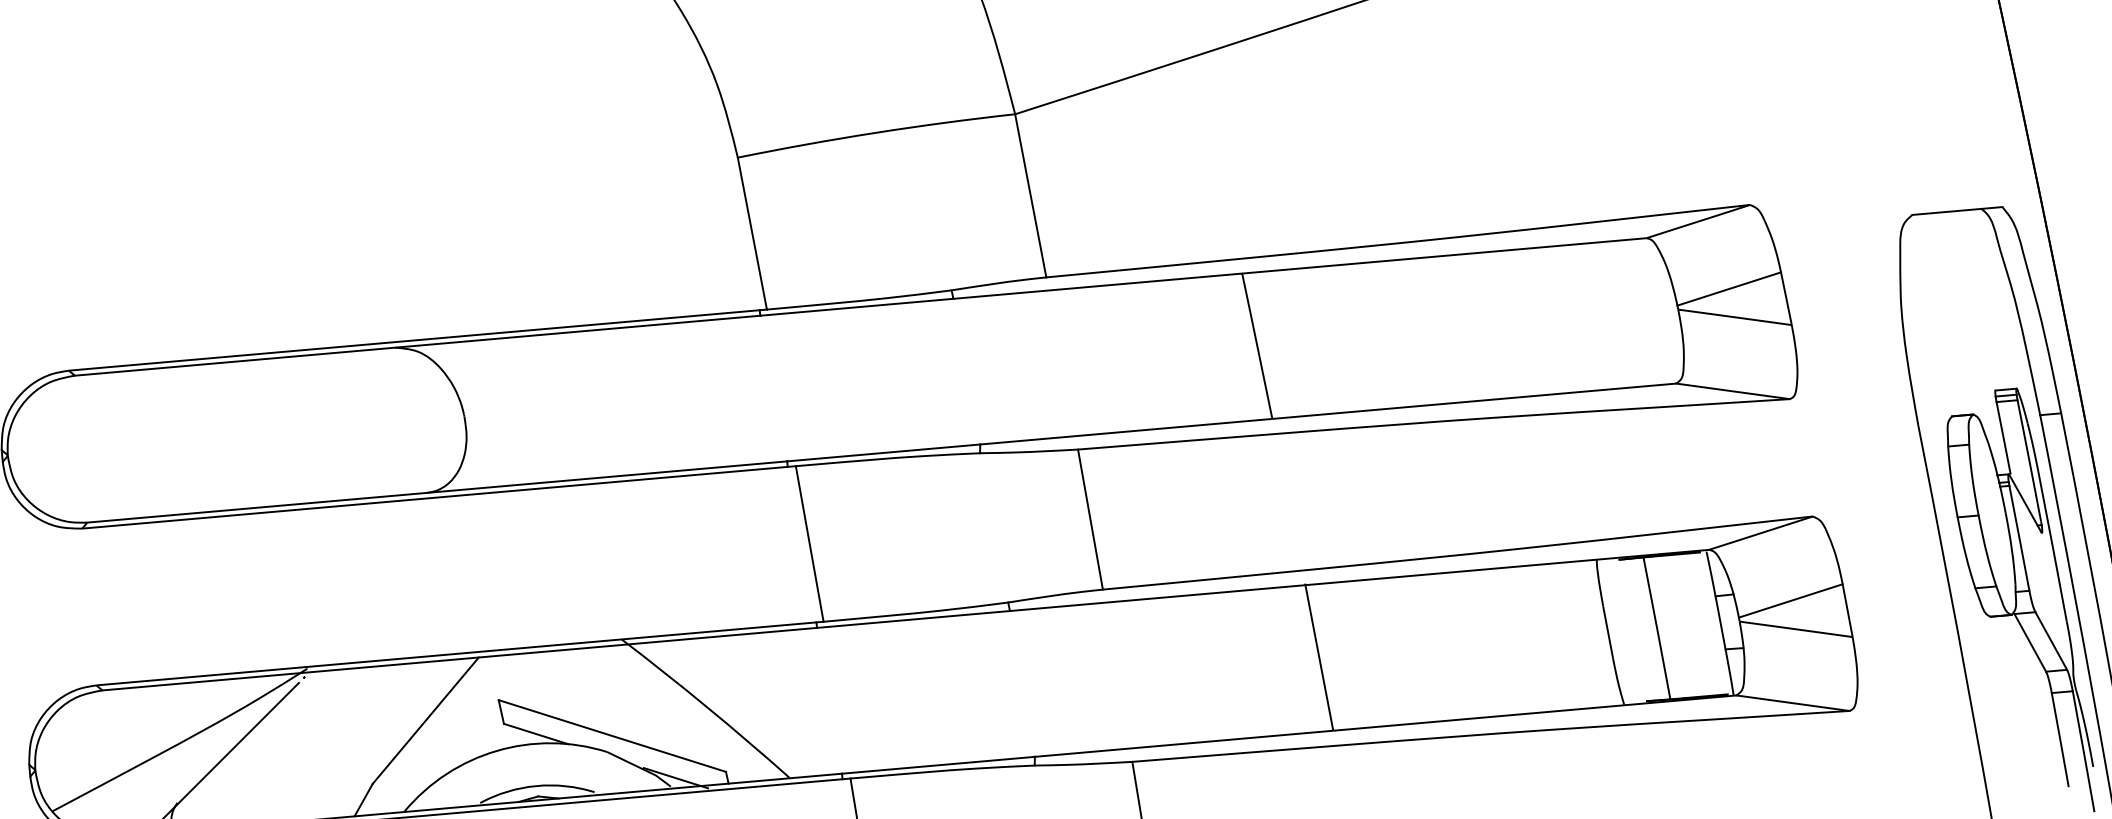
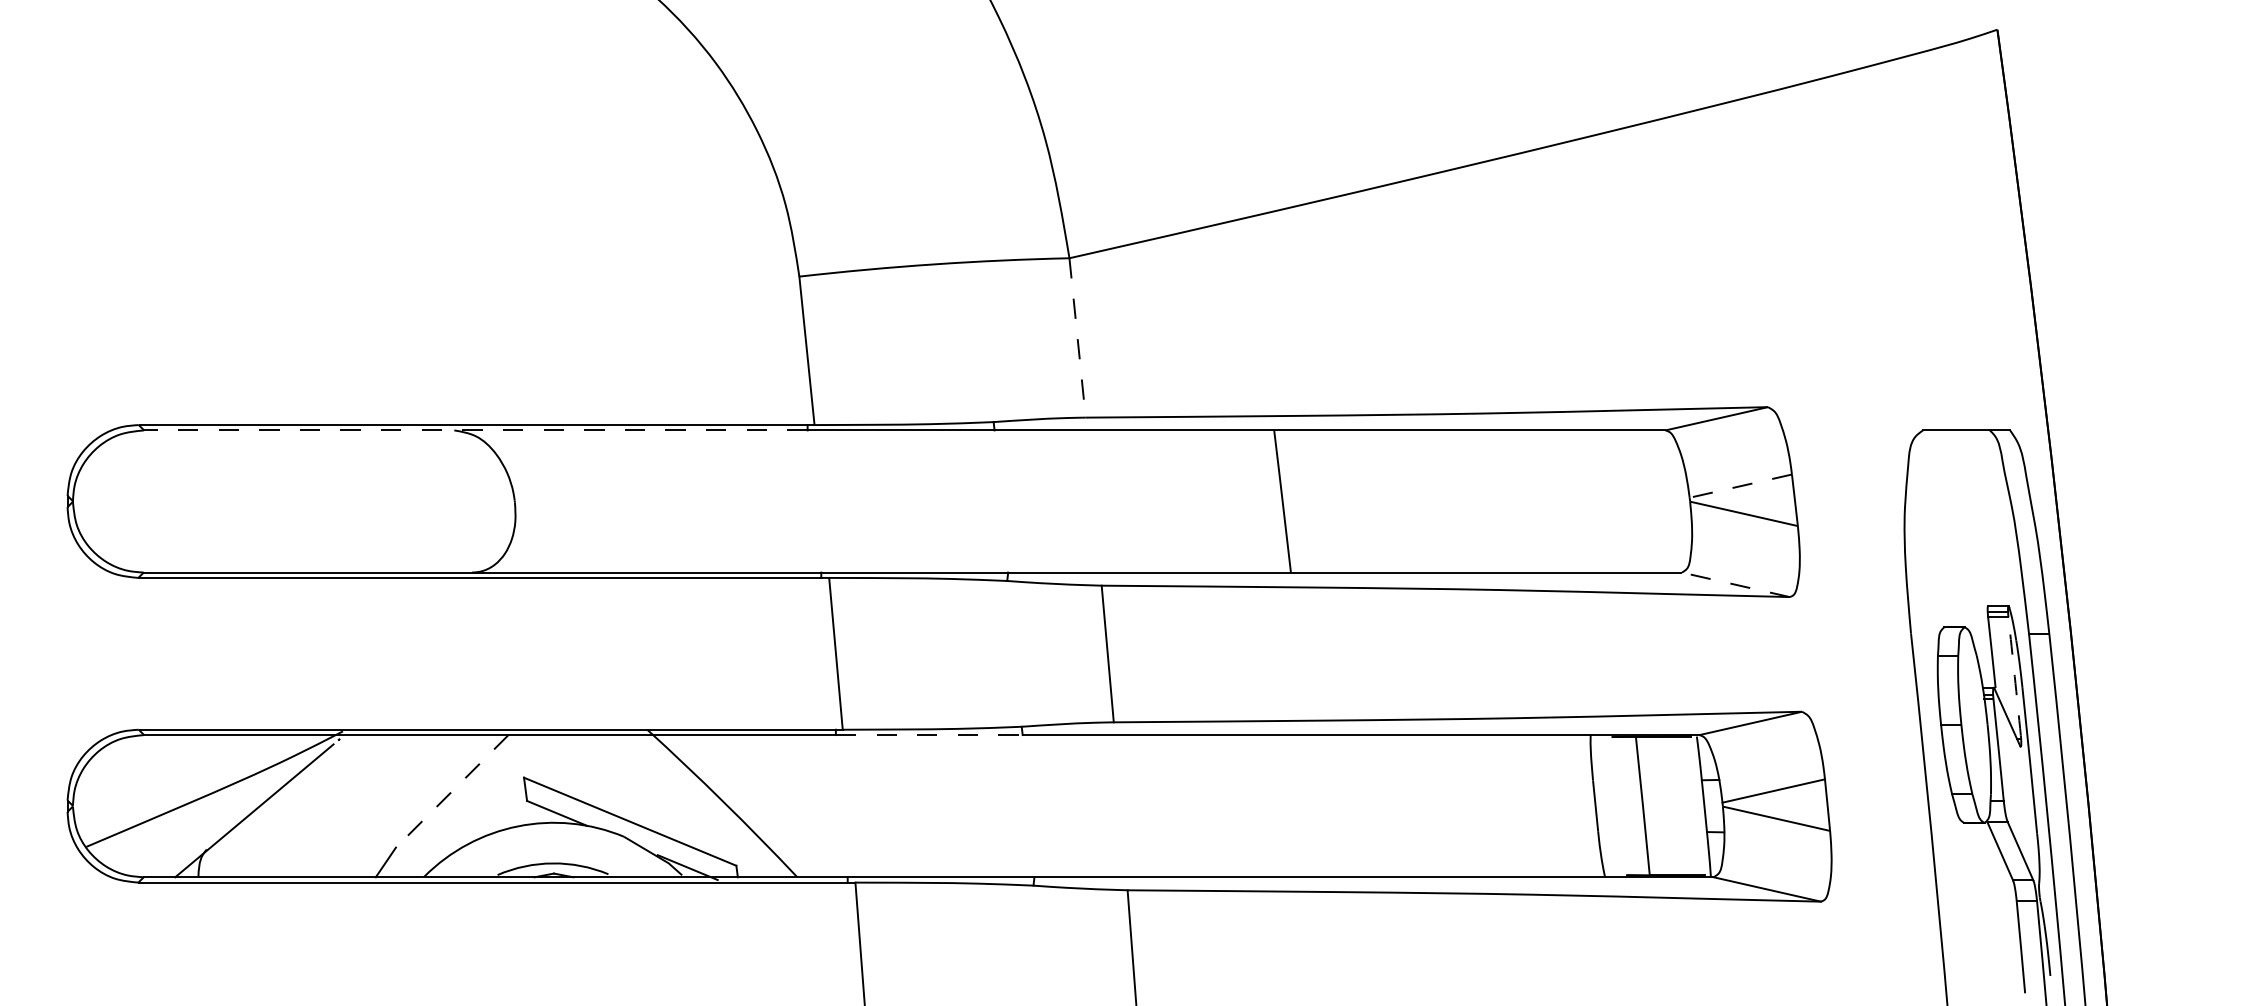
line: (1030, 196) -> (1077, 338), solid -> dashed
line: (1728, 289) -> (1740, 486), solid -> dashed
line: (417, 345) -> (475, 430), solid -> dashed
line: (1732, 391) -> (1735, 584), solid -> dashed
arc: (2029, 460) -> (2014, 676), solid -> dashed
line: (913, 619) -> (929, 735), solid -> dashed
line: (1318, 657) -> (1315, 805), removed
line: (426, 720) -> (452, 791), solid -> dashed

